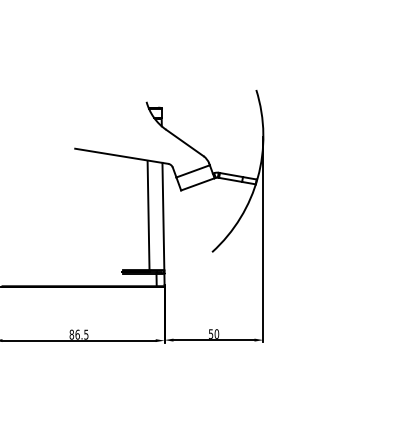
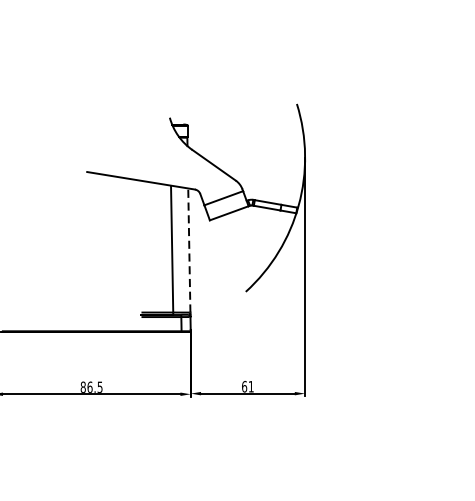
line: (163, 216) -> (189, 250), solid -> dashed
text: (213, 333) -> (247, 385), 50 -> 61

